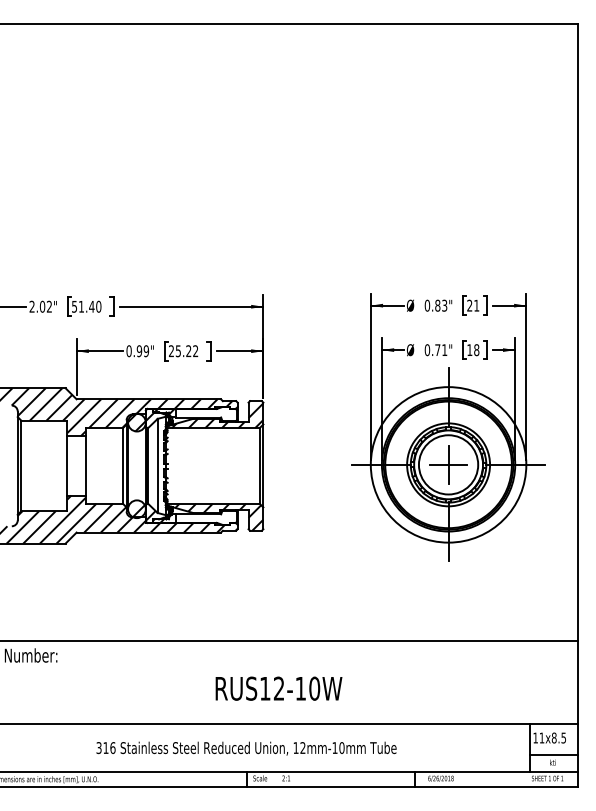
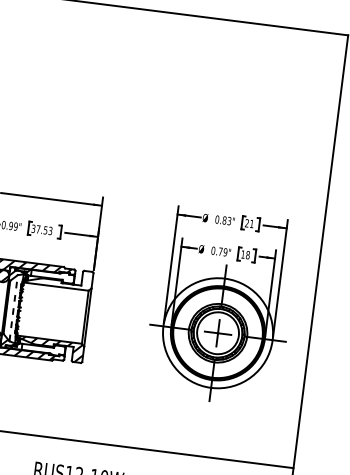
text: (444, 350) -> (225, 252), 0.71" -> 0.79"
text: (183, 351) -> (41, 230), 25.22 -> 37.53
hatch: (217, 415) -> (60, 278), removed
line: (157, 465) -> (13, 307), solid -> dashed

